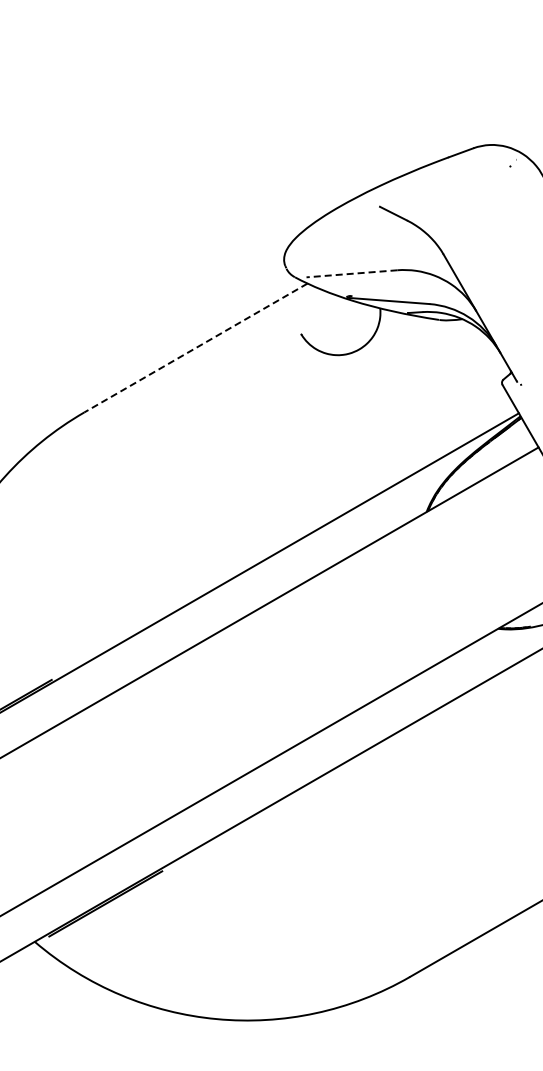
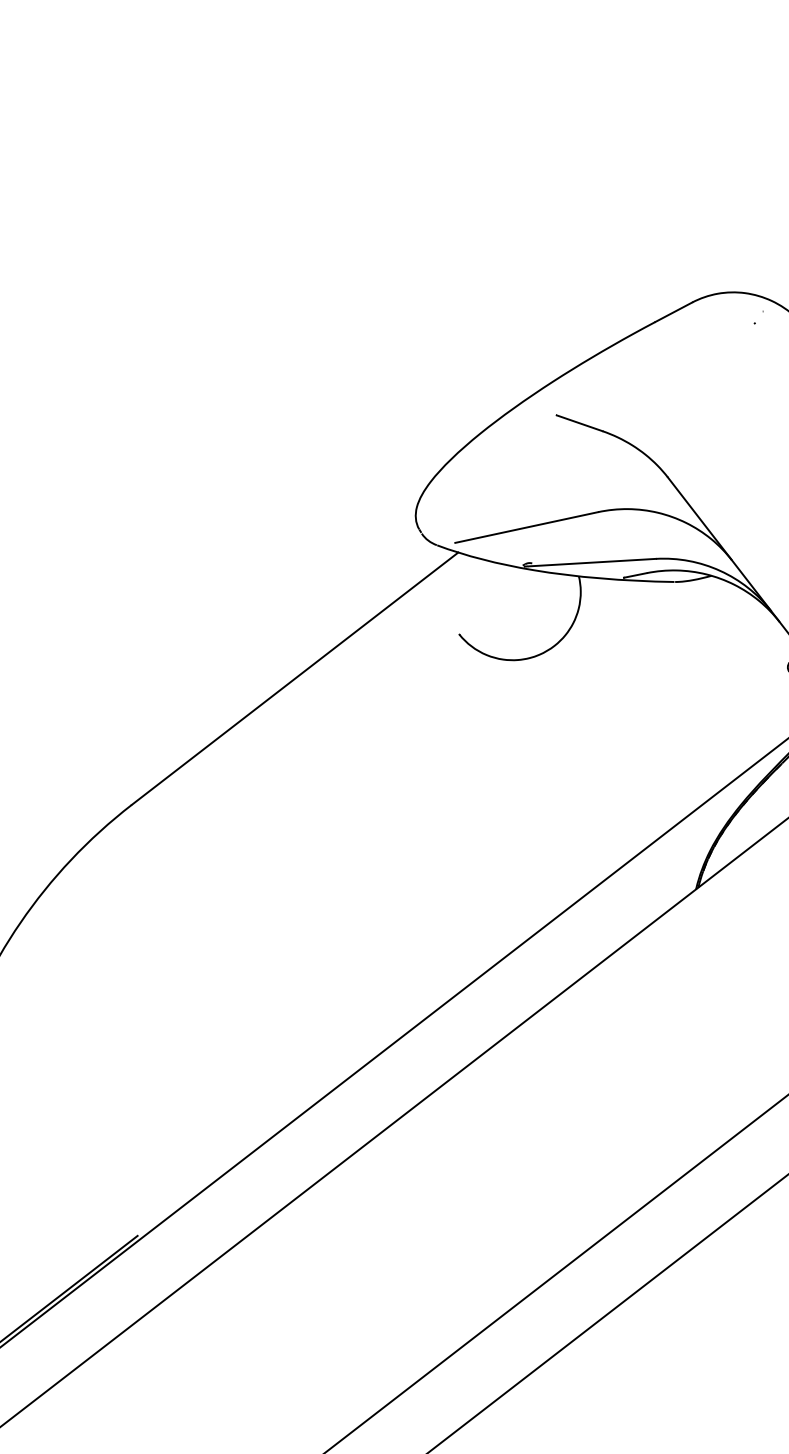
line: (352, 273) -> (527, 526), dashed -> solid
line: (195, 348) -> (294, 679), dashed -> solid

